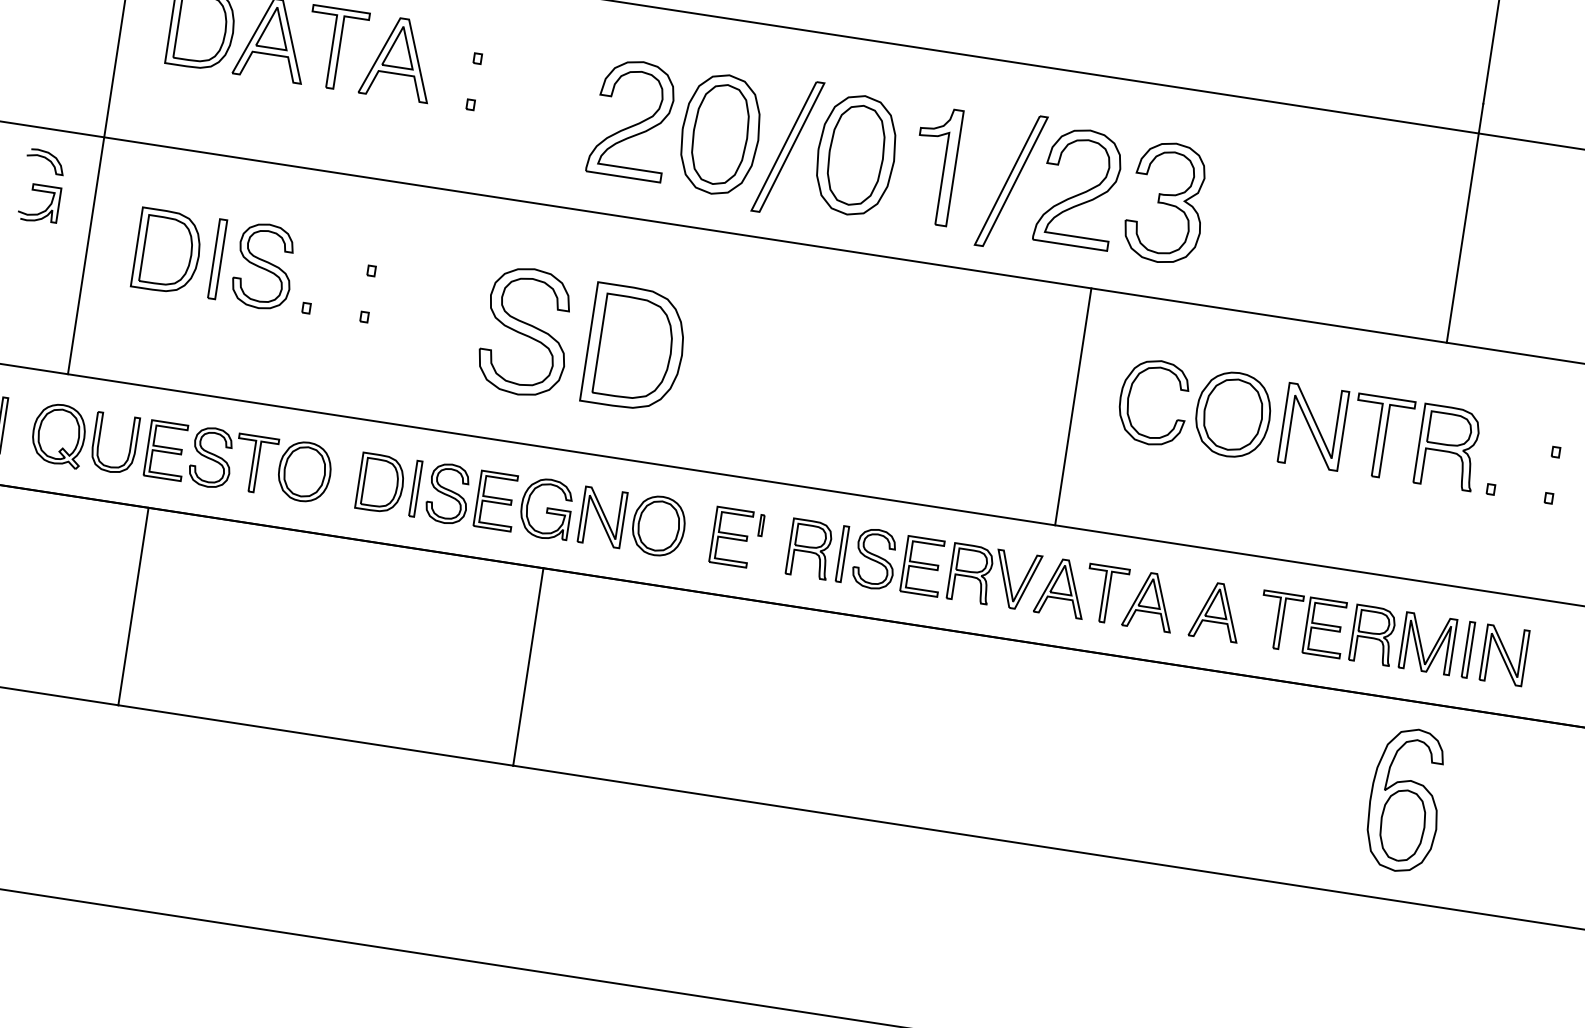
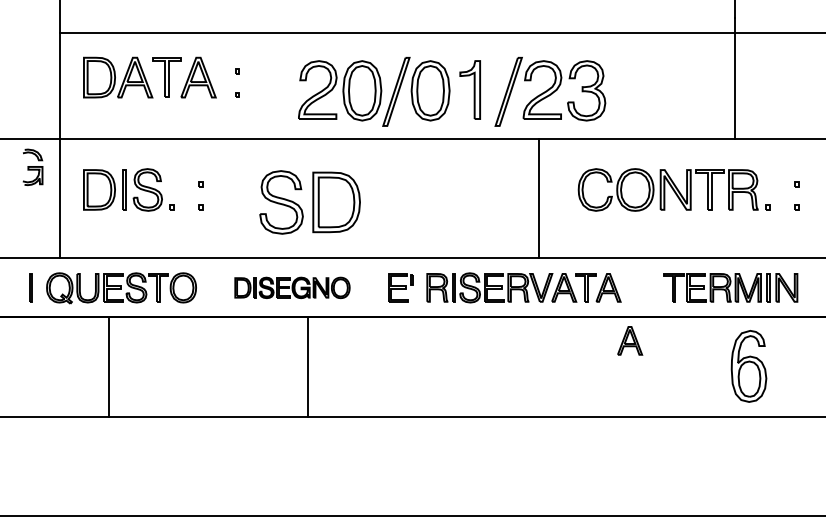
line: (1074, 405) -> (539, 197), moved
part: (521, 504) -> (292, 287), size x0.7
part: (1217, 610) -> (630, 340), moved

